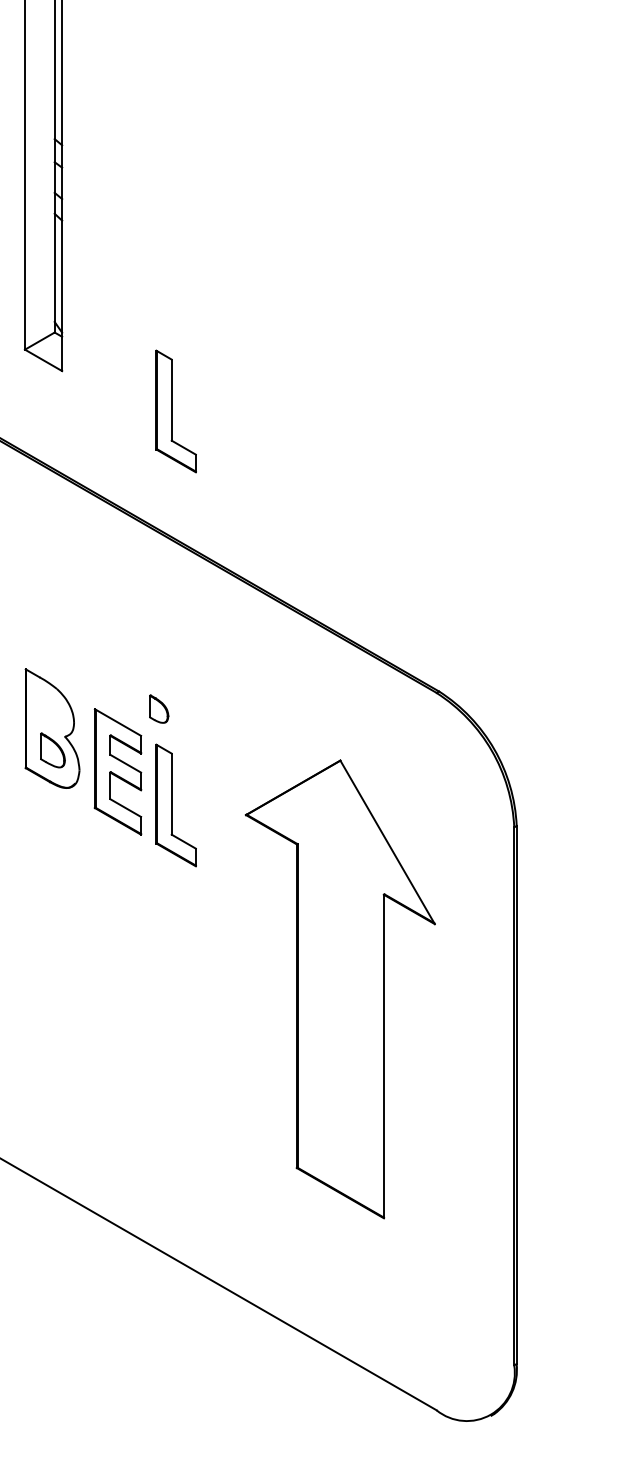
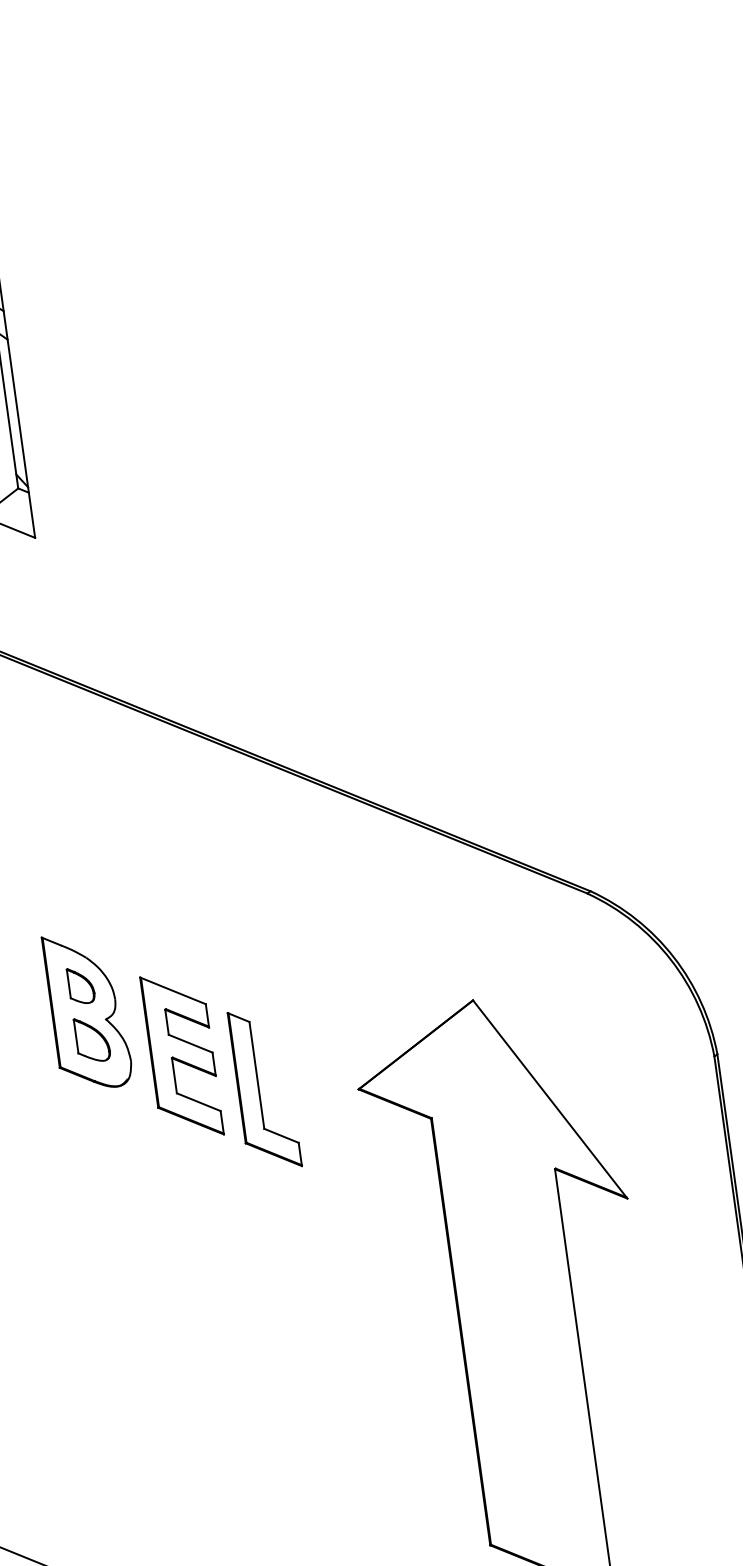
part: (175, 411) -> (191, 570), removed
part: (159, 708) -> (81, 984), moved

